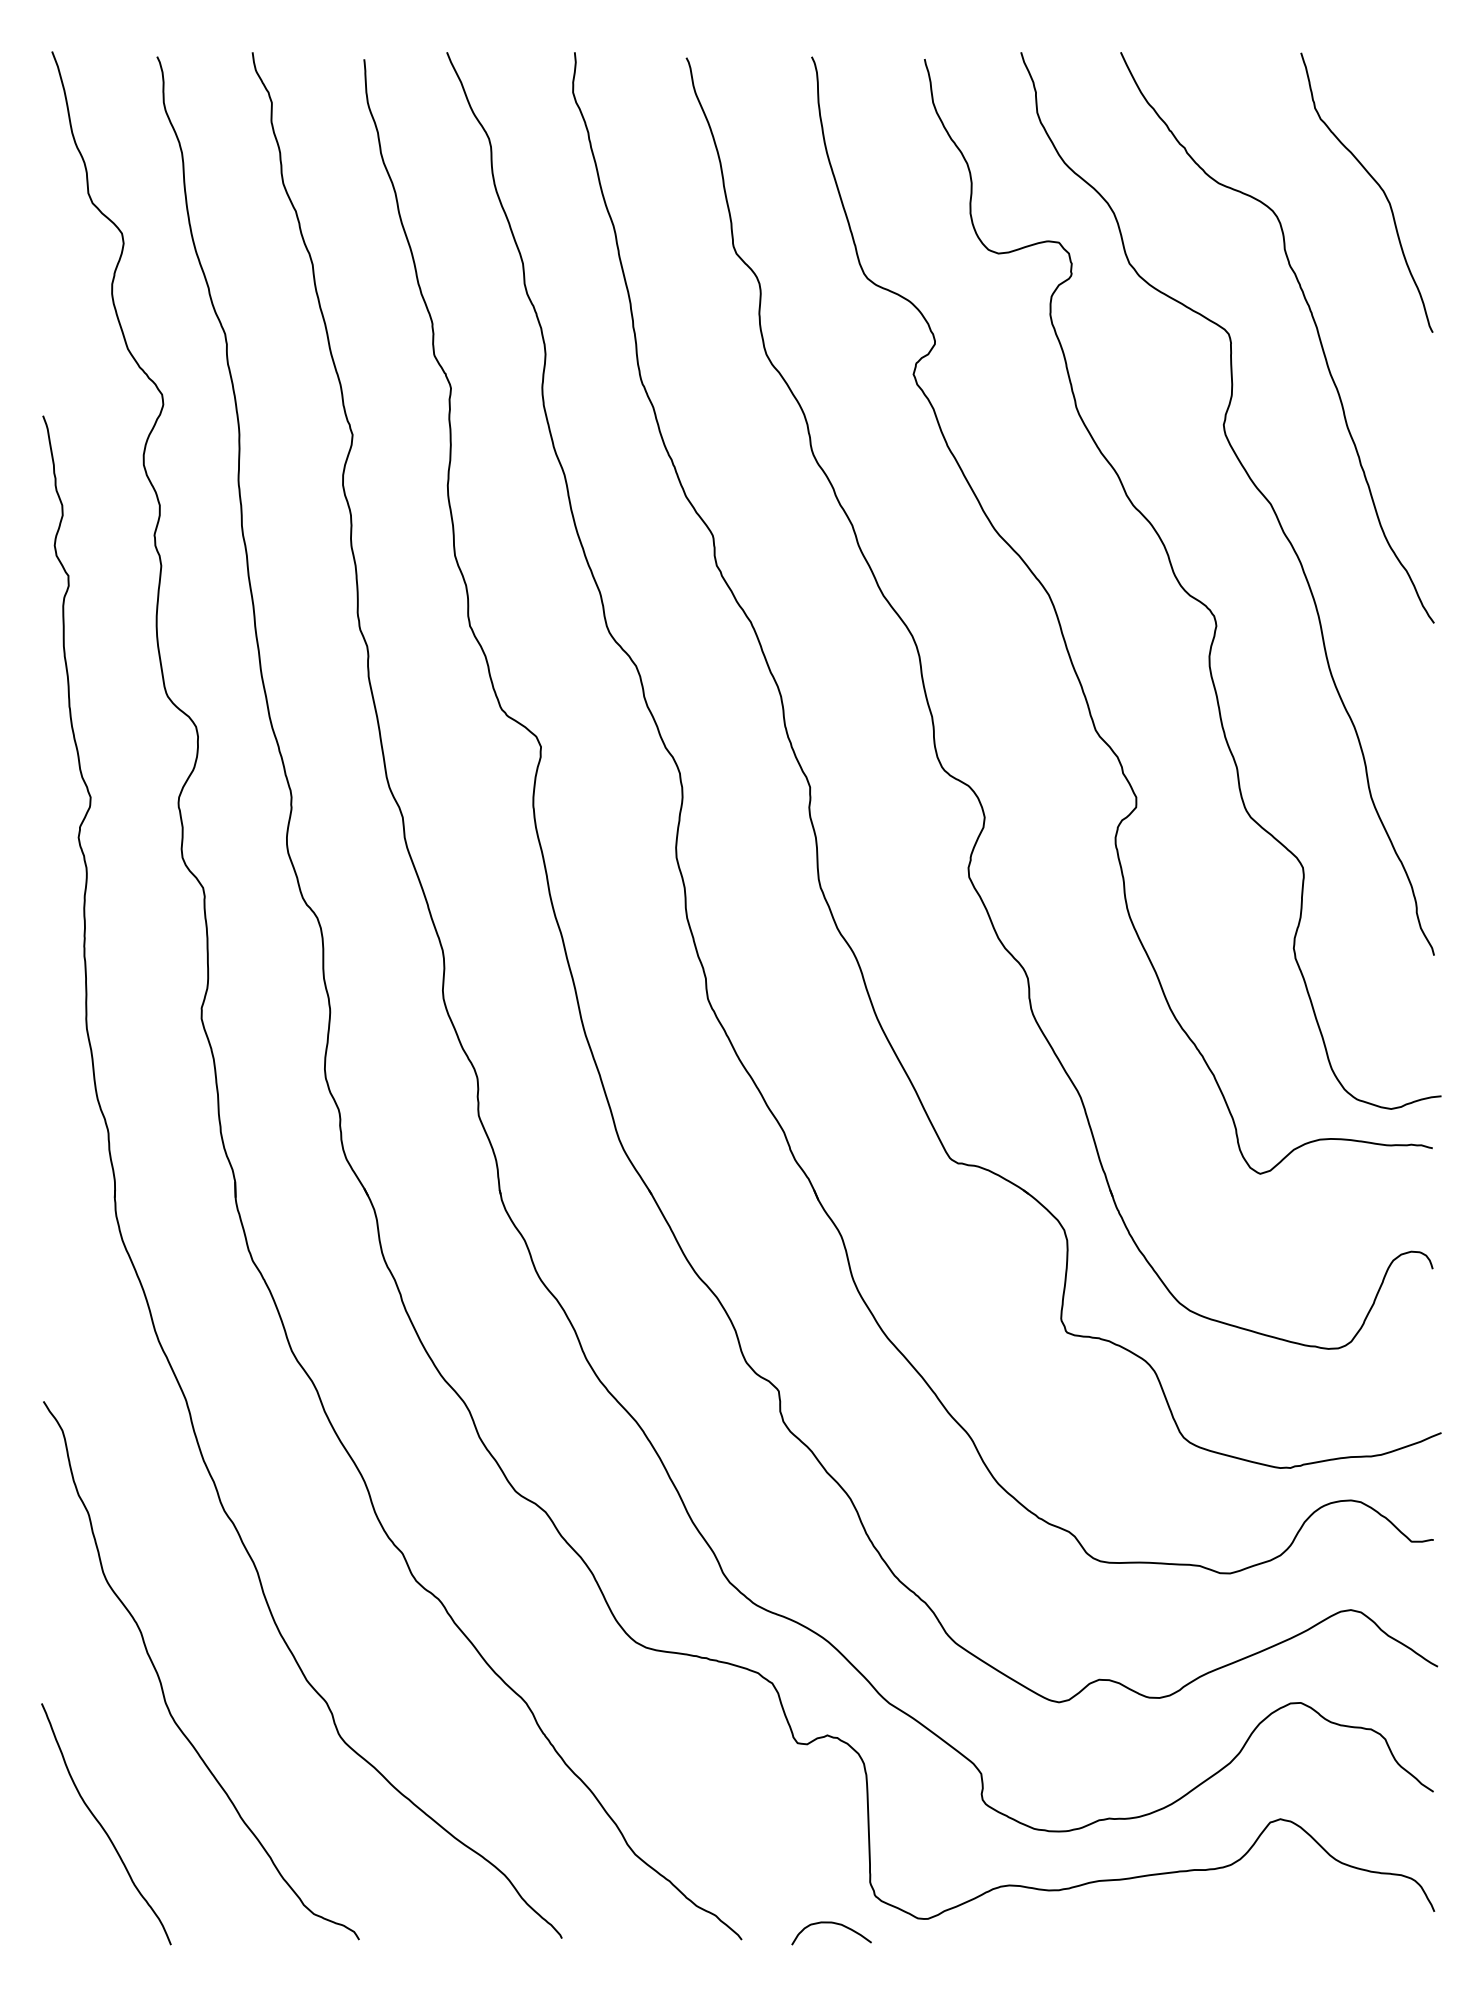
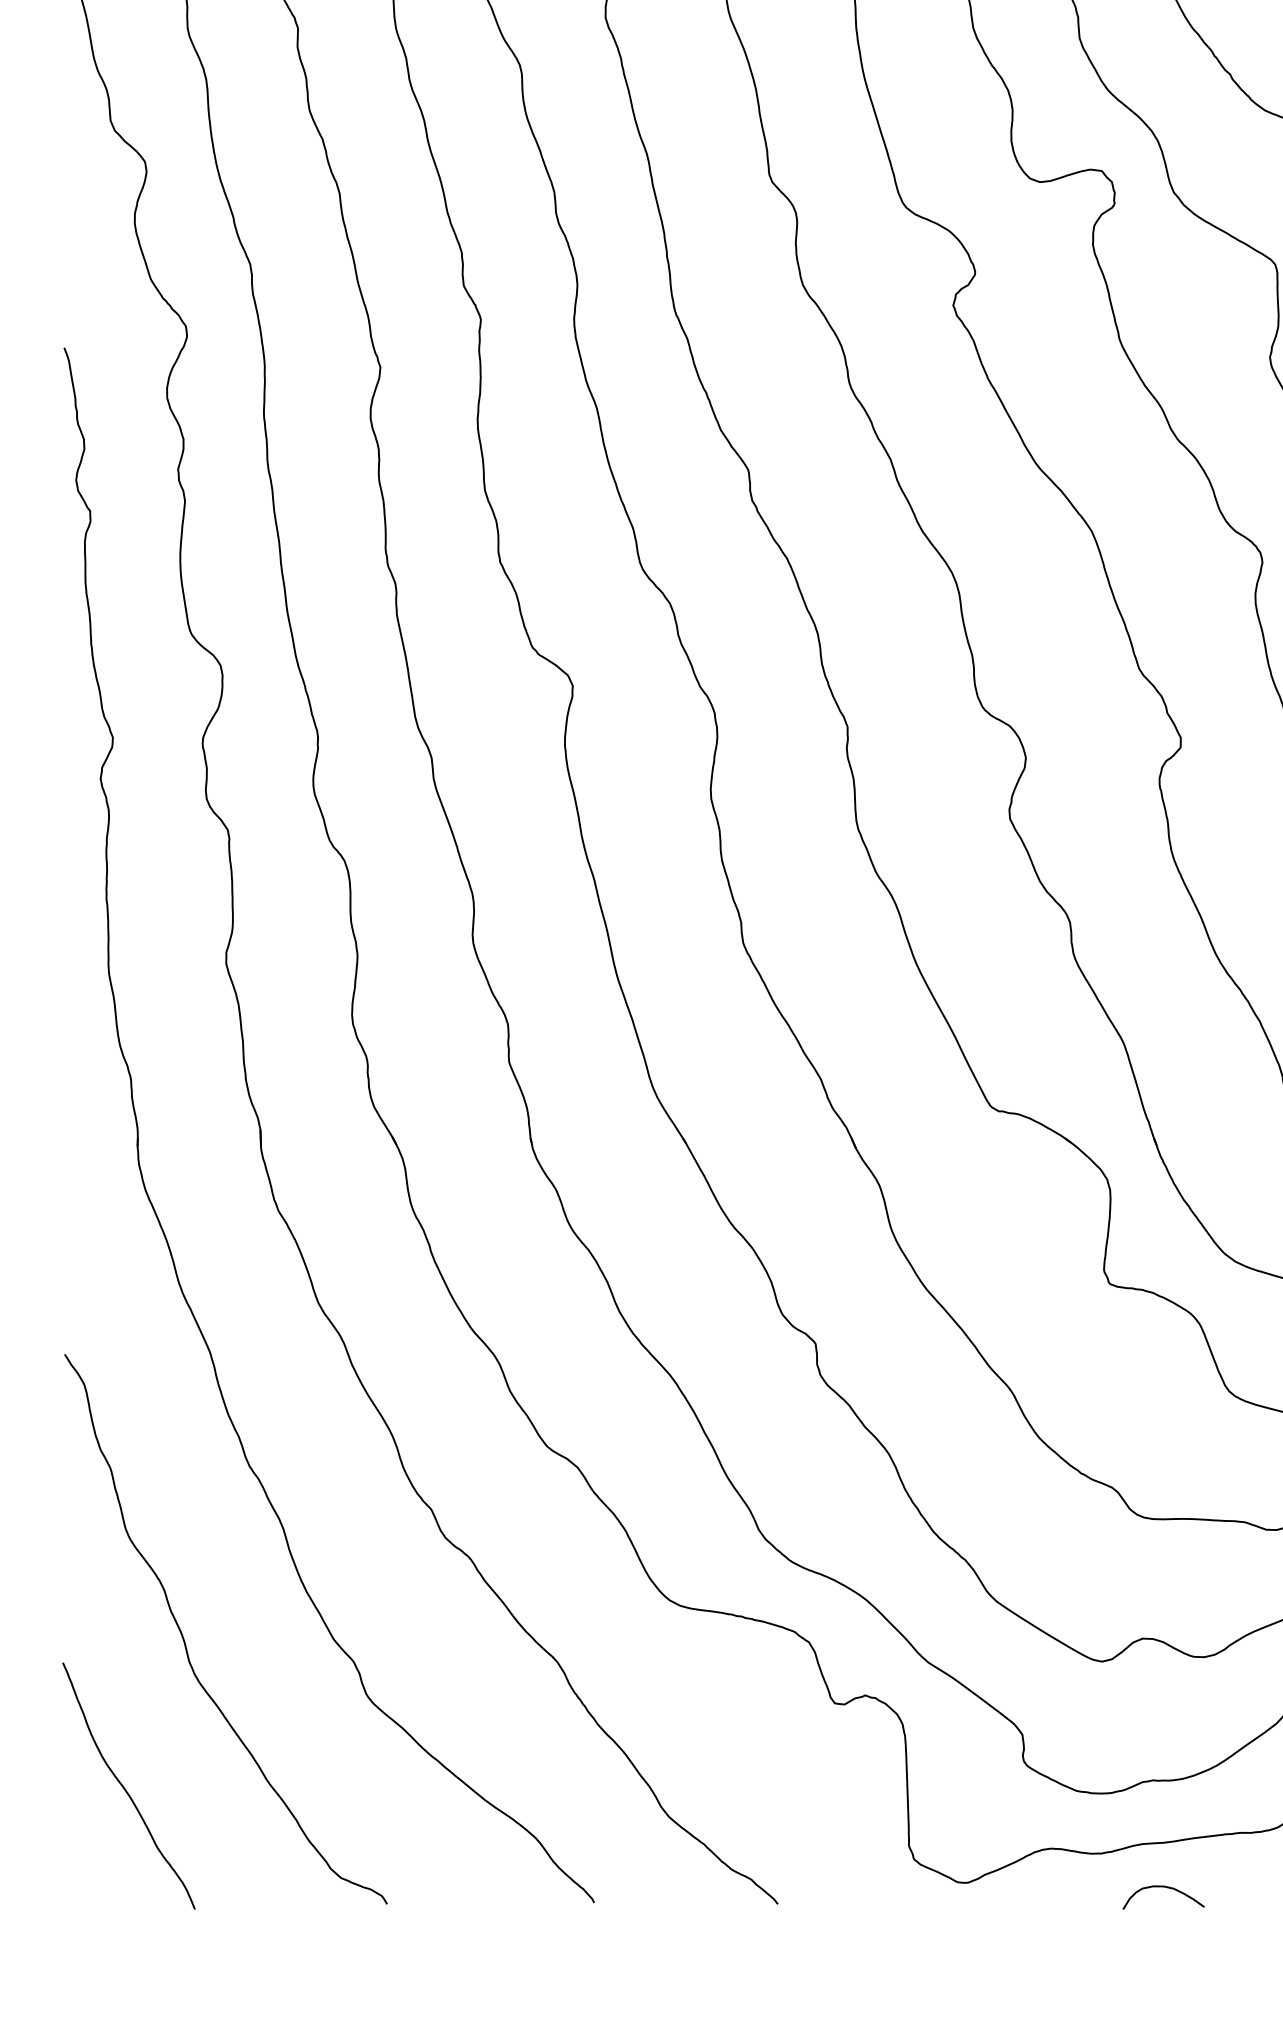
curve: (835, 1924) -> (1167, 1888), moved

